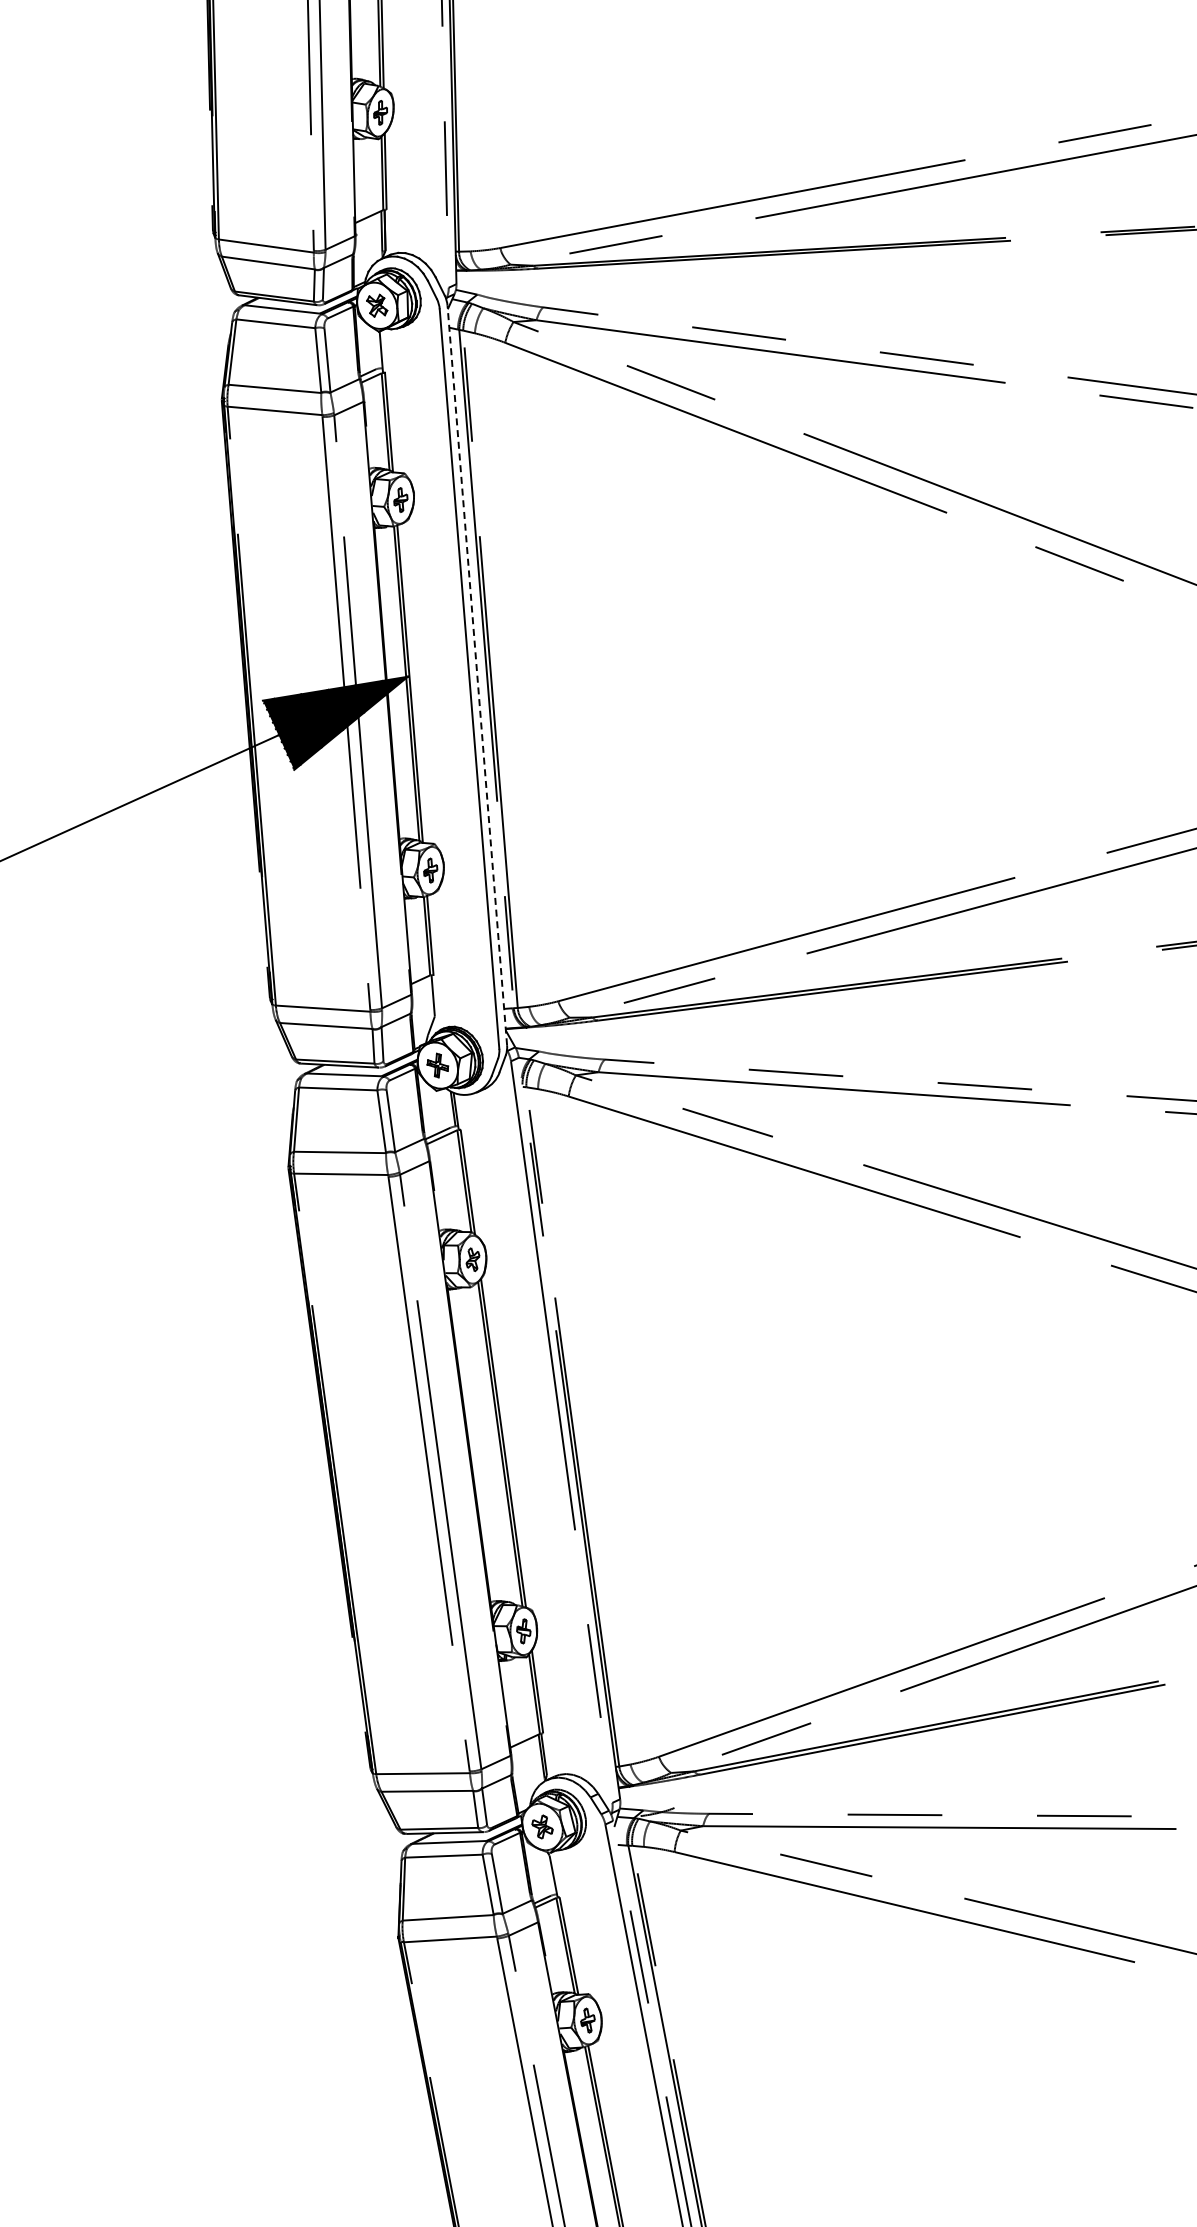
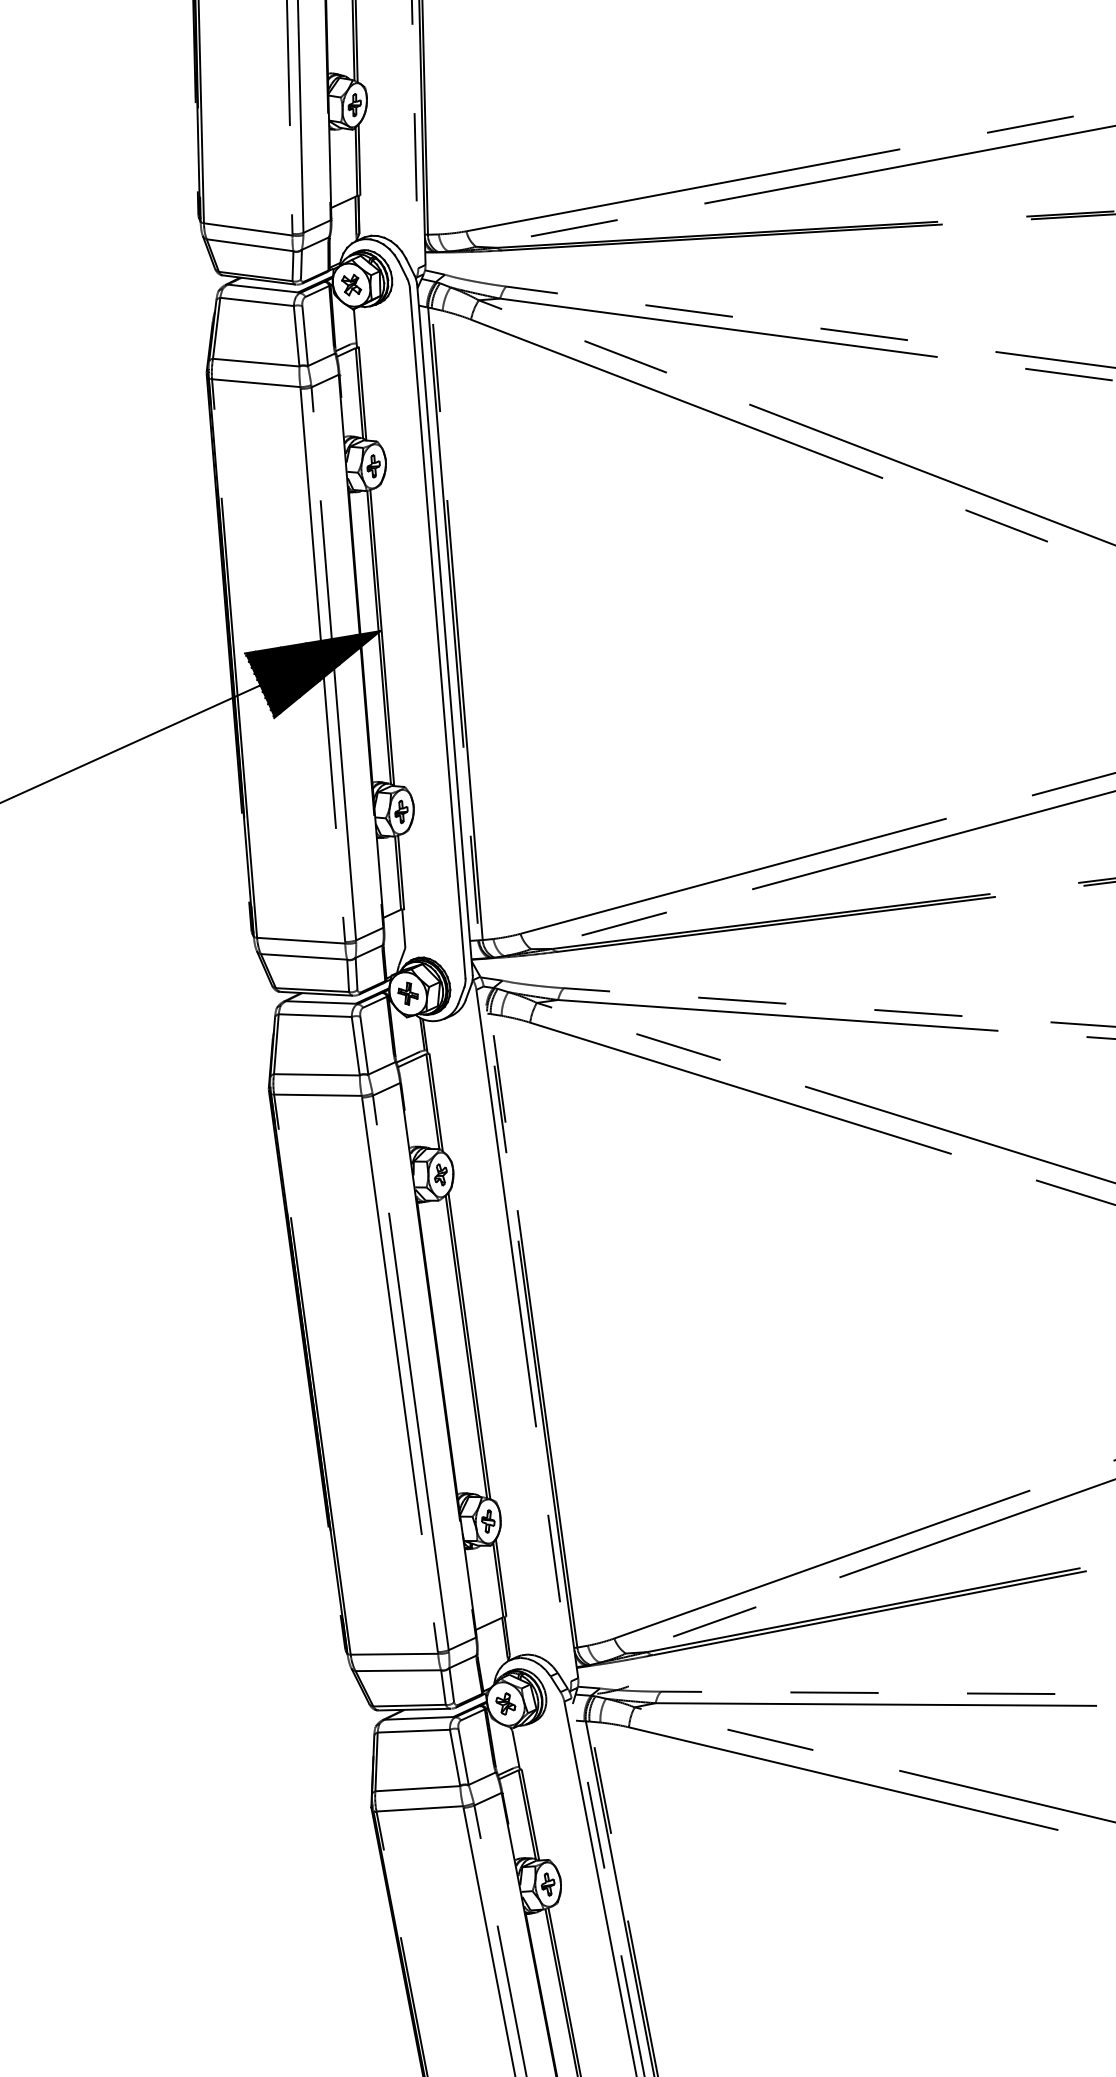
line: (477, 675) -> (445, 629), dashed -> solid

